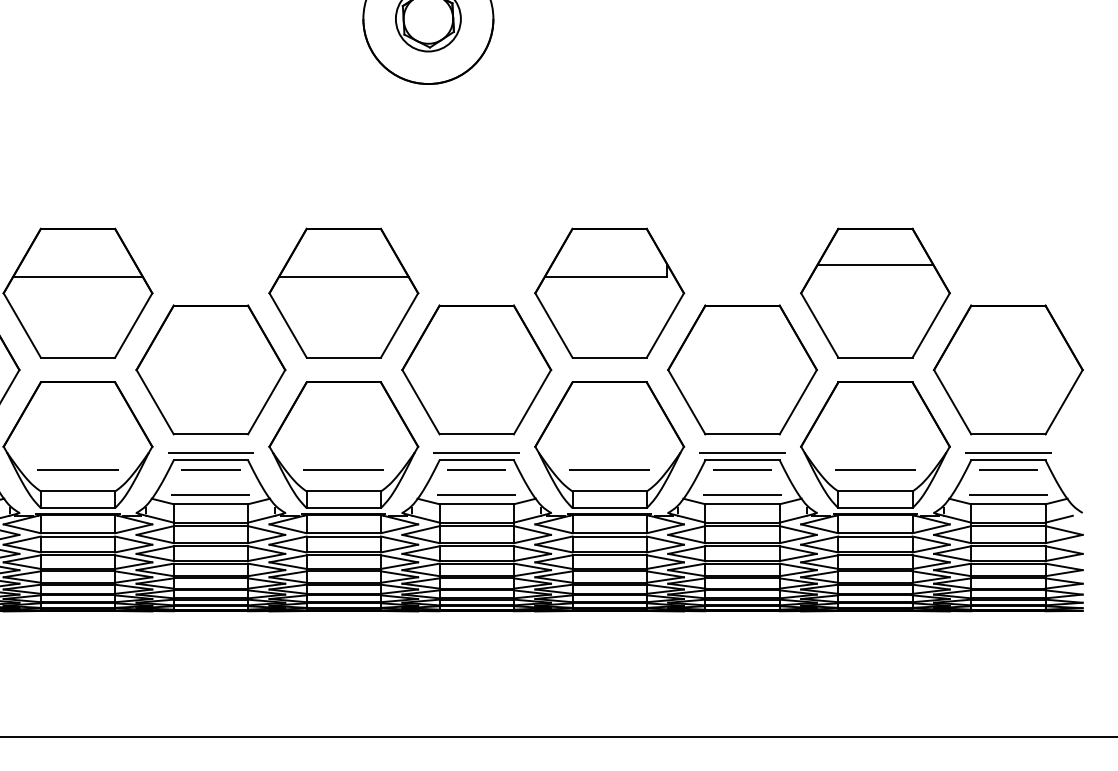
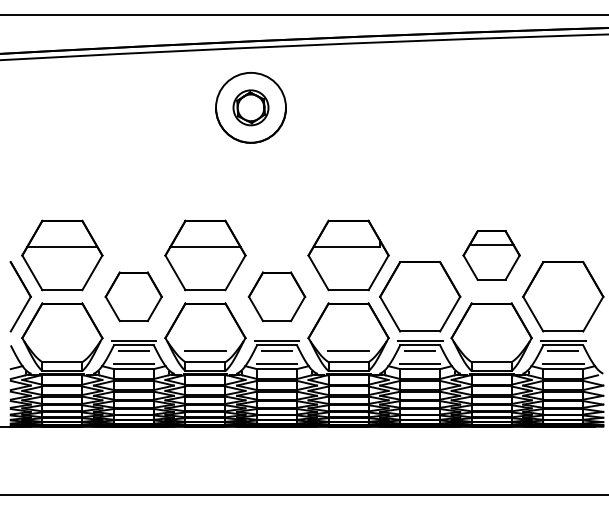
part: (875, 293) -> (491, 255), size x0.7
part: (210, 369) -> (133, 296), size x0.7
part: (475, 369) -> (276, 296), size x0.7
line: (78, 469) -> (62, 350), removed
line: (875, 469) -> (491, 350), removed

